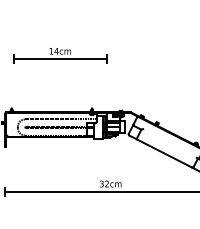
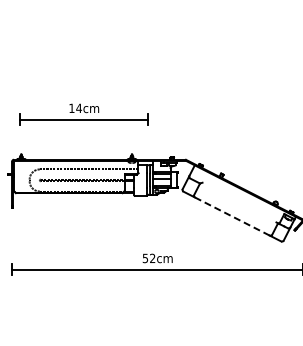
part: (59, 55) -> (83, 114), moved
line: (164, 153) -> (232, 216), solid -> dashed
text: (101, 183) -> (145, 257), 32cm -> 52cm

